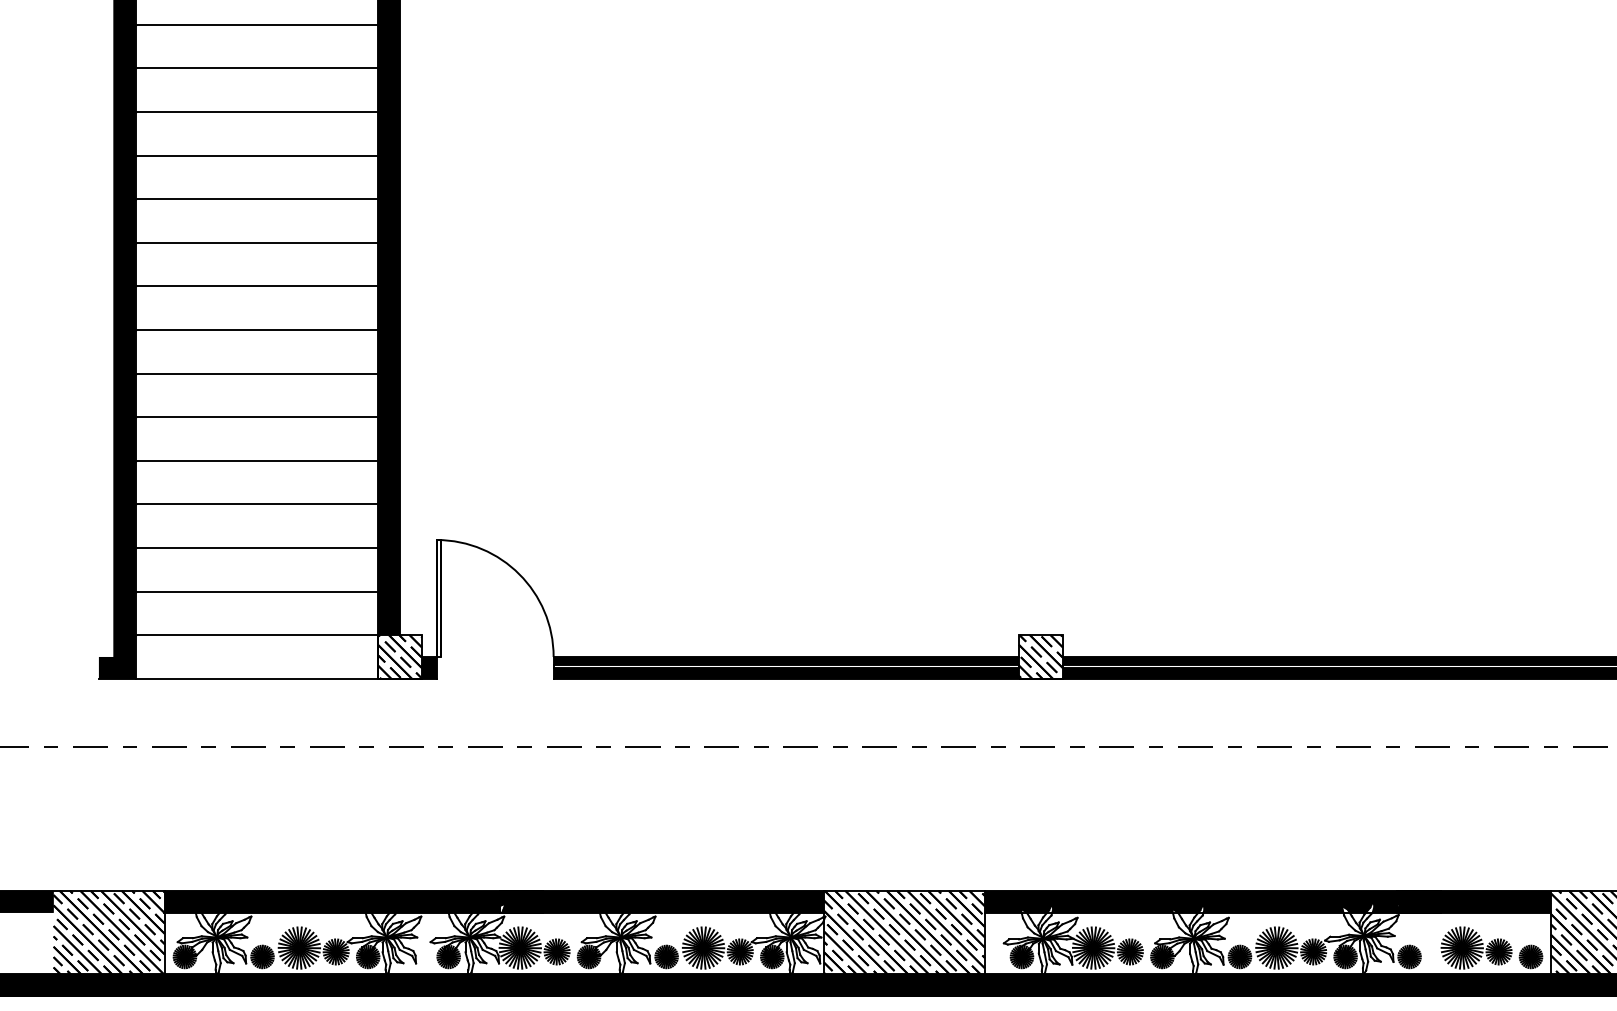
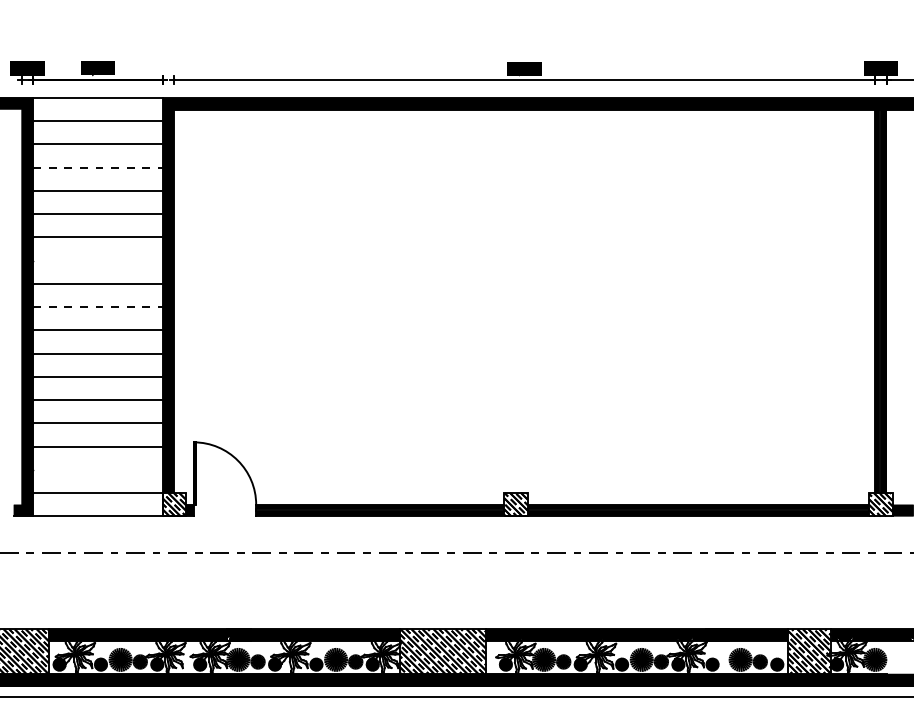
line: (255, 24) -> (97, 167), solid -> dashed
line: (255, 198) -> (97, 260), removed
line: (255, 287) -> (97, 307), solid -> dashed
line: (255, 590) -> (97, 469), removed

